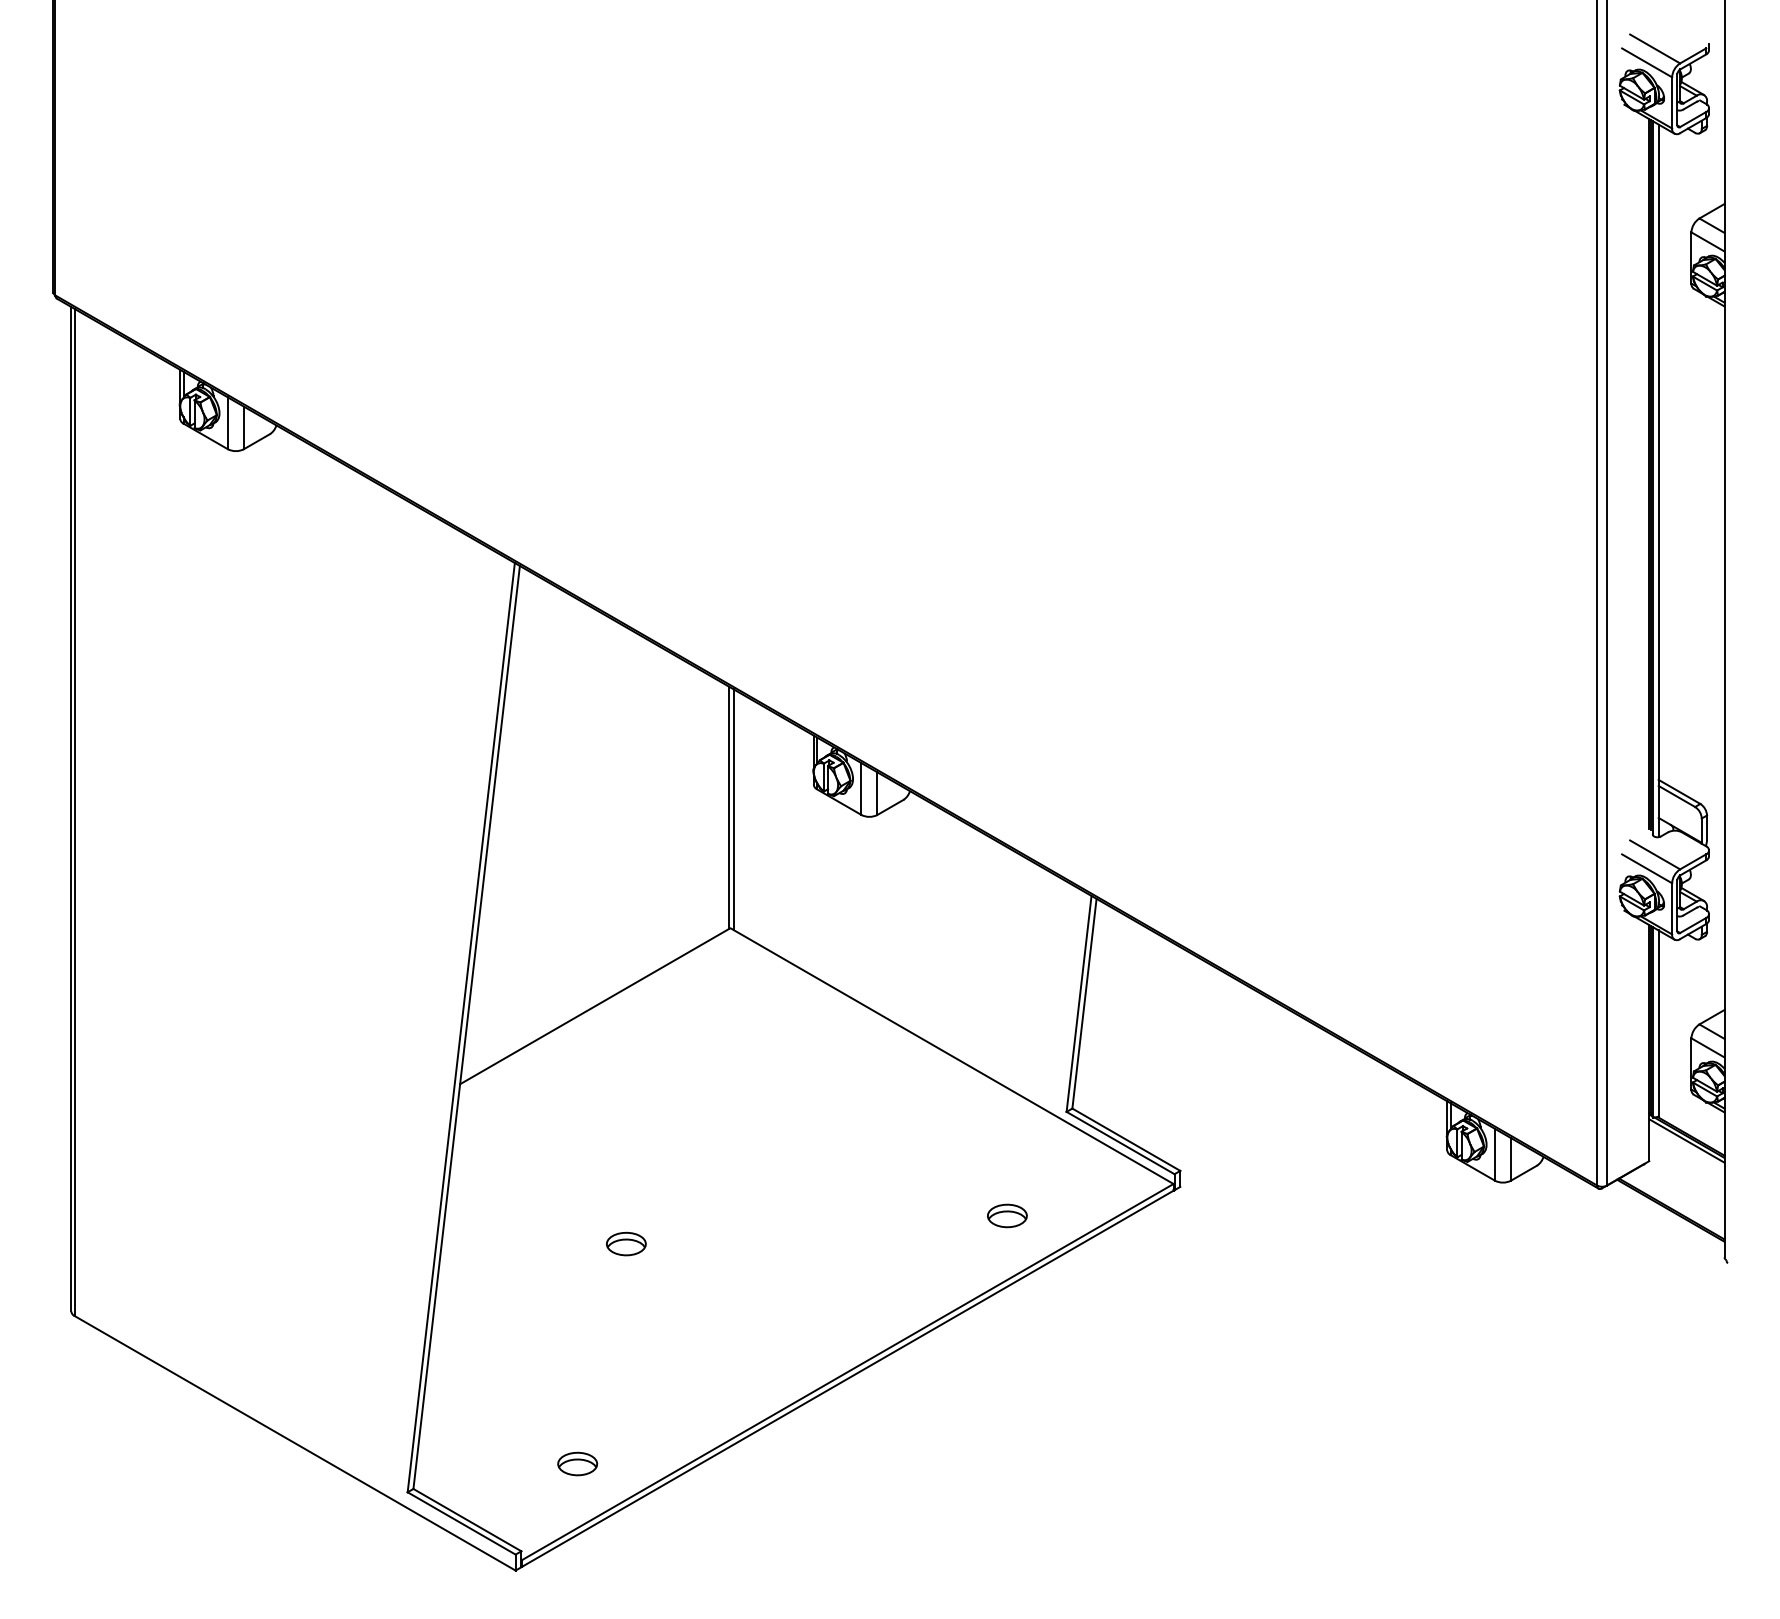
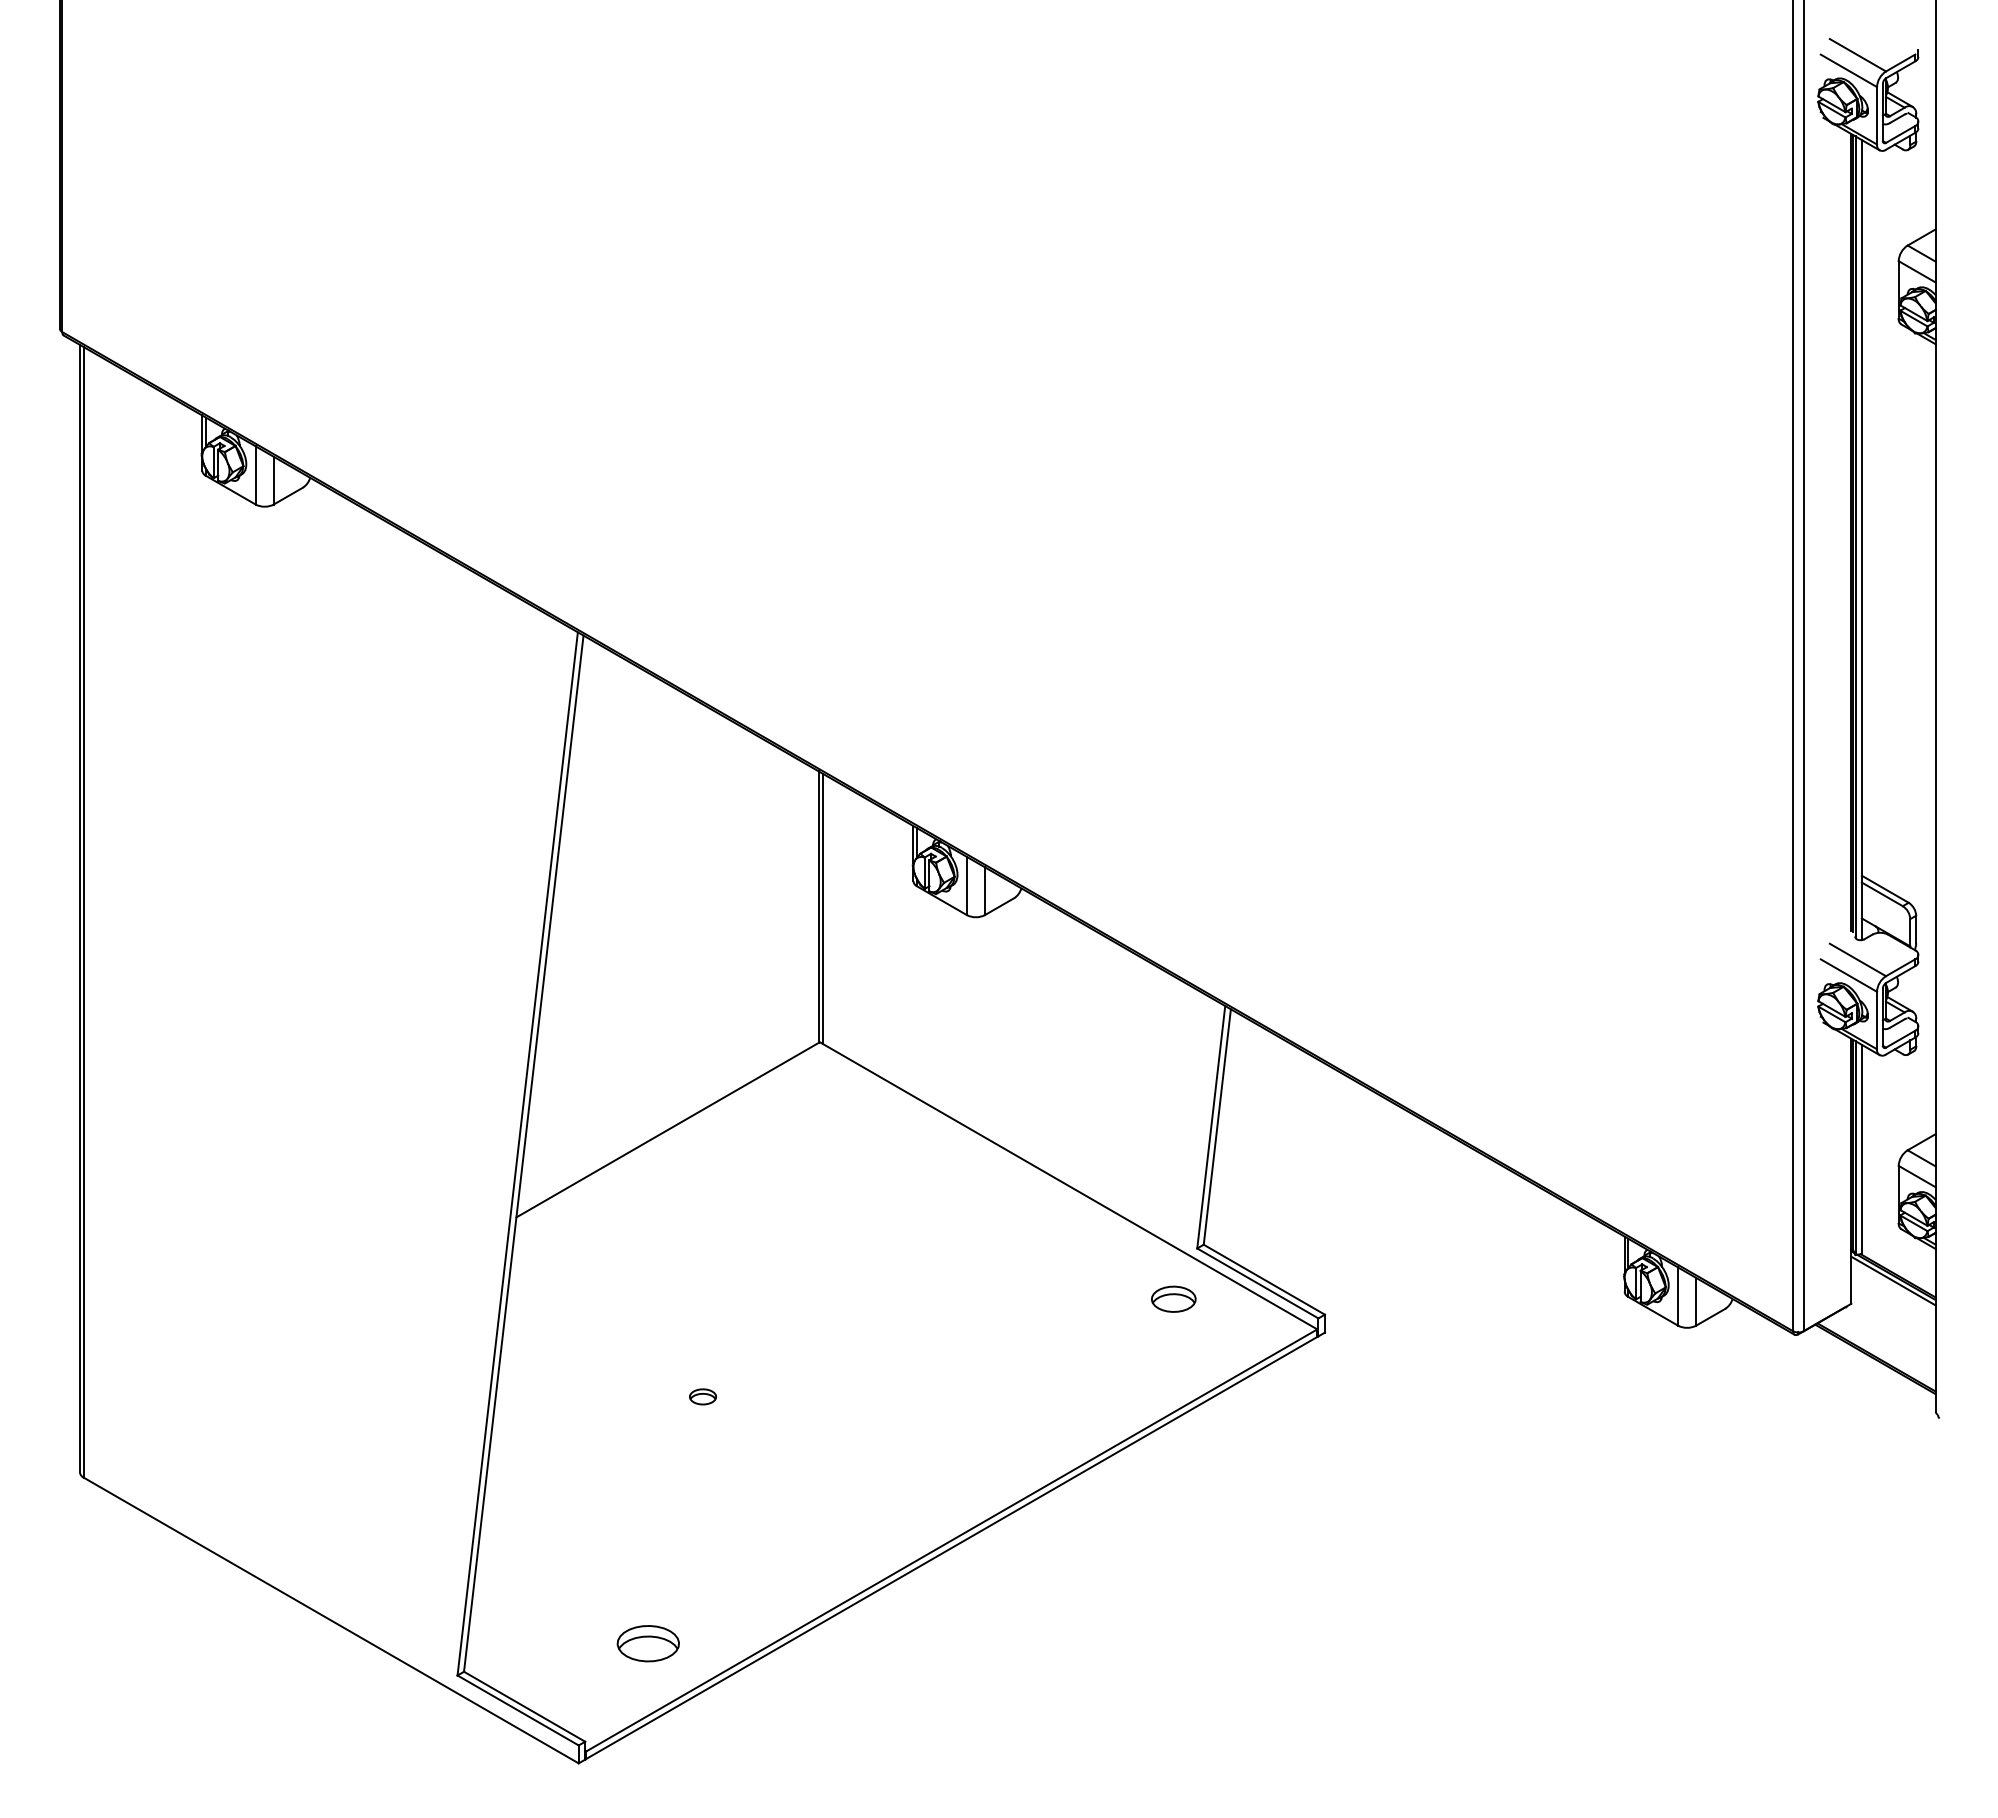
part: (1007, 1215) -> (1173, 1298), moved
part: (625, 1243) -> (702, 1396), size x0.6
part: (577, 1463) -> (648, 1643), size x1.4

